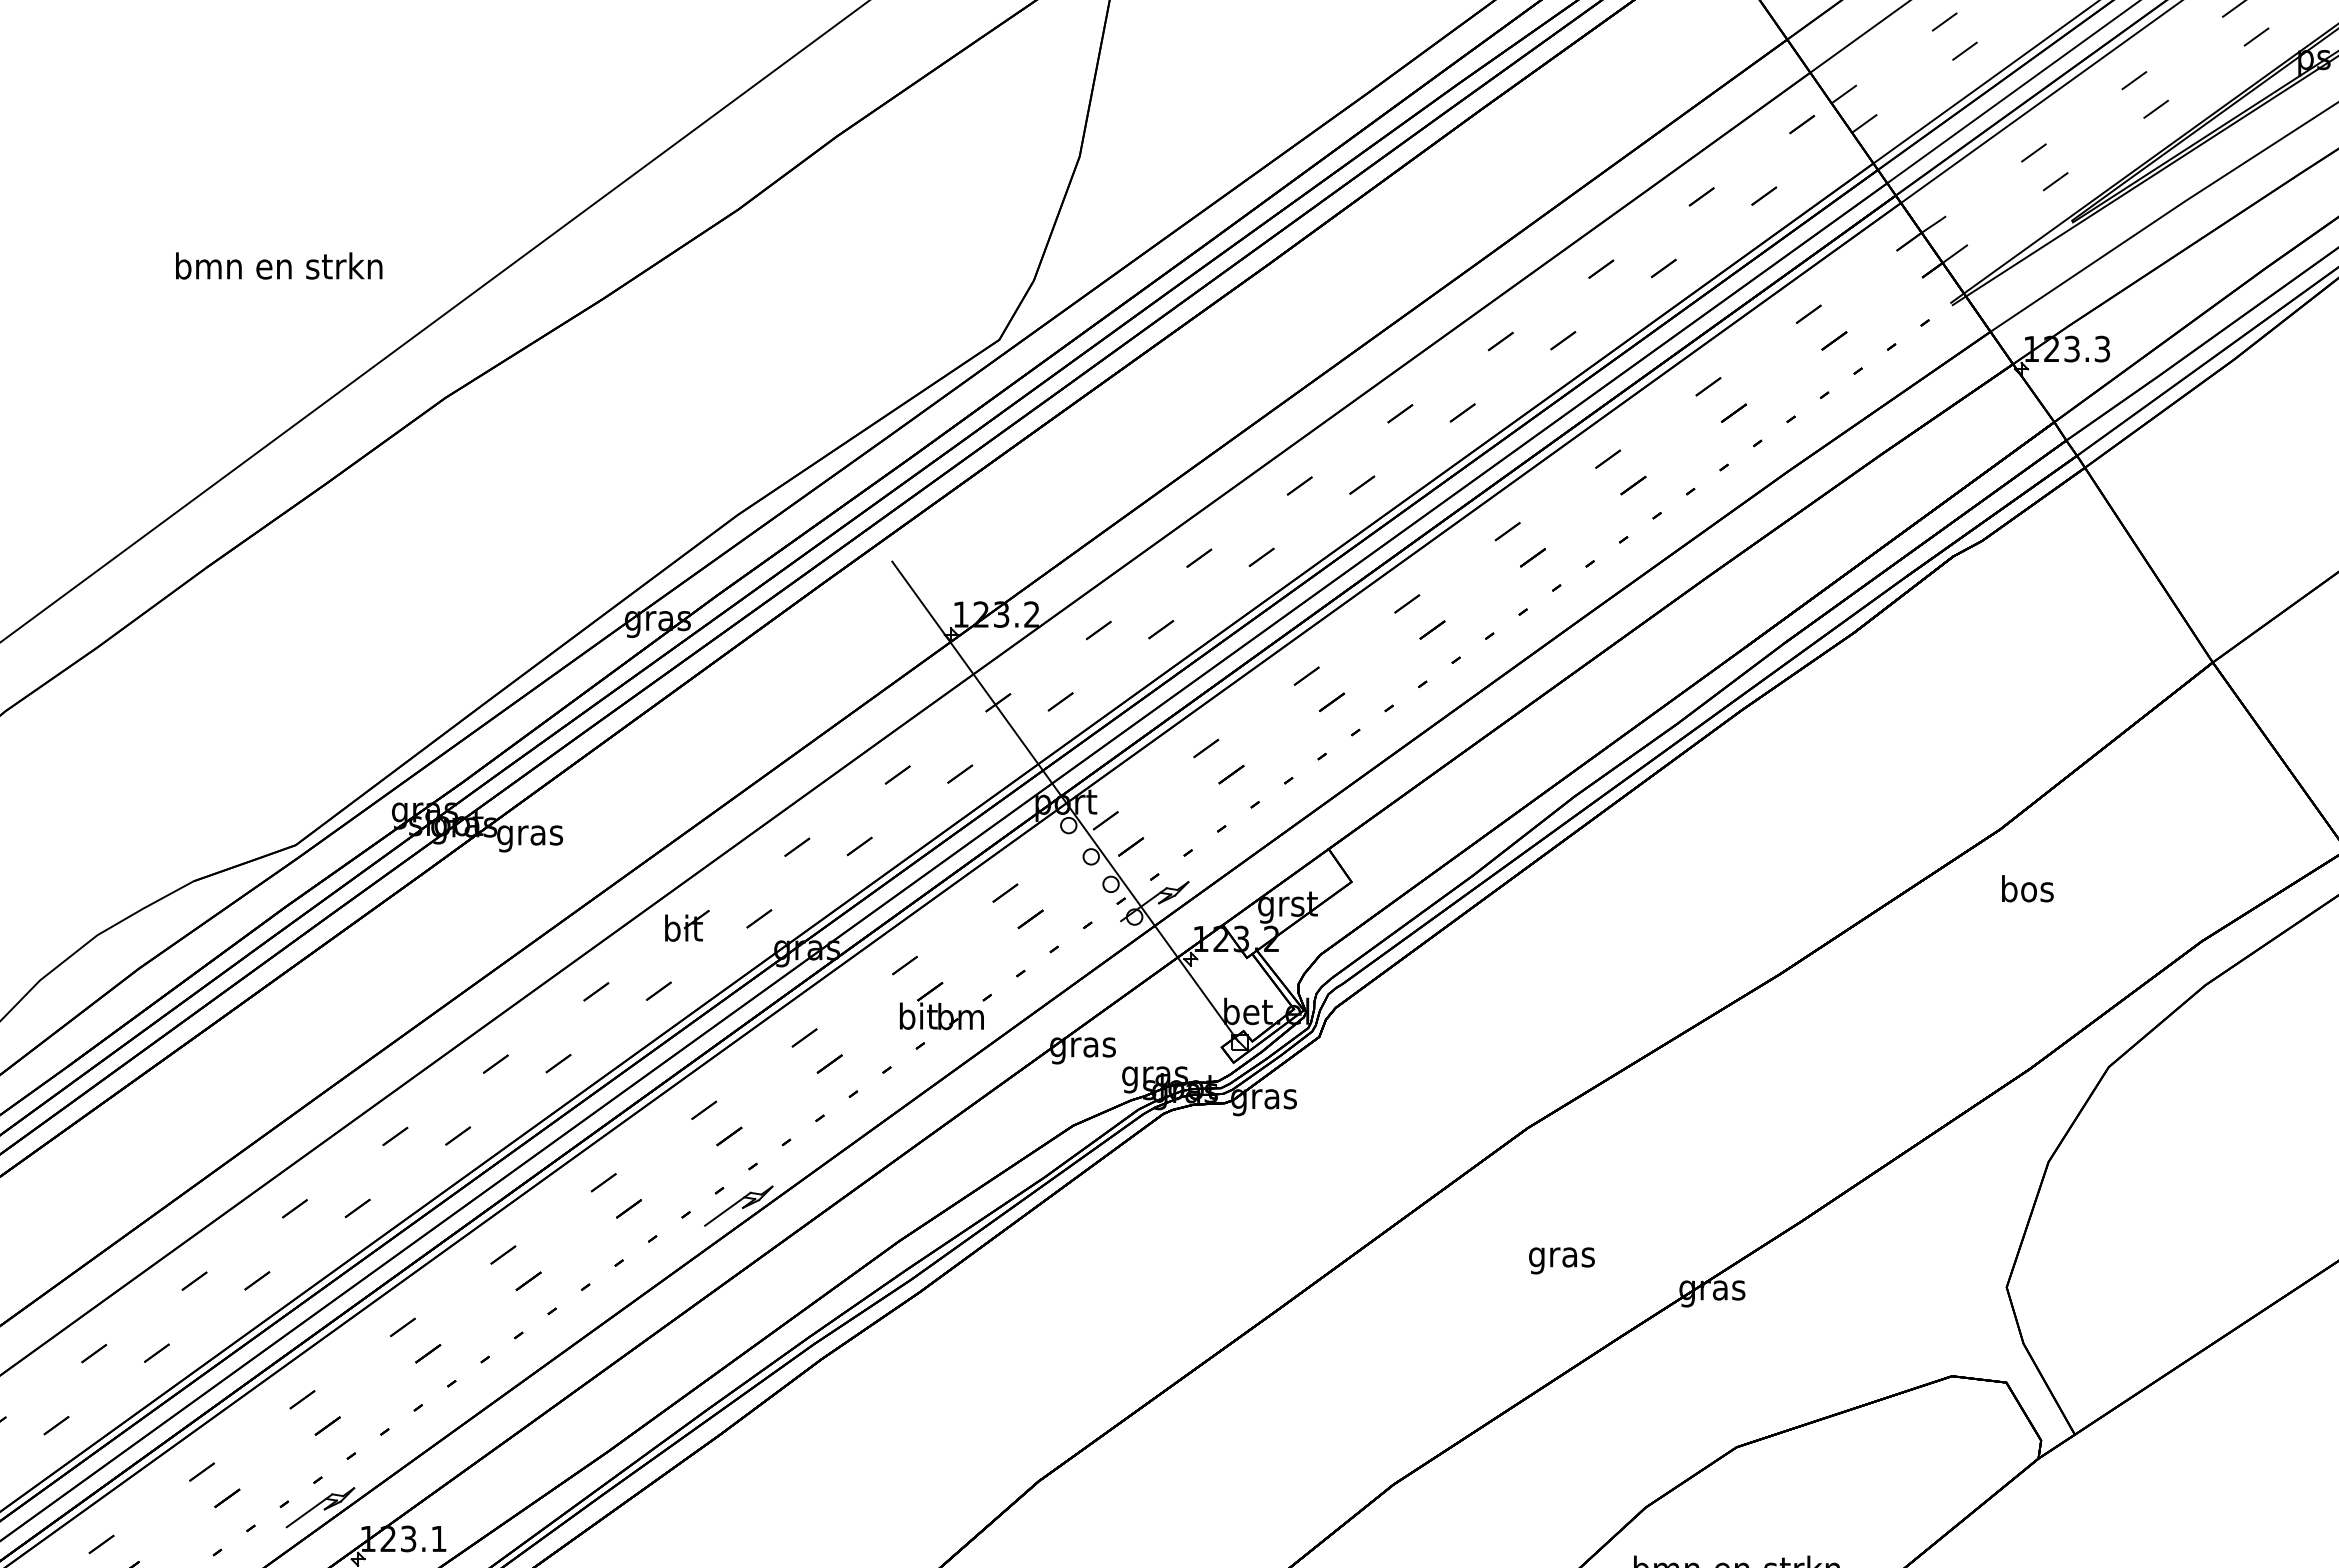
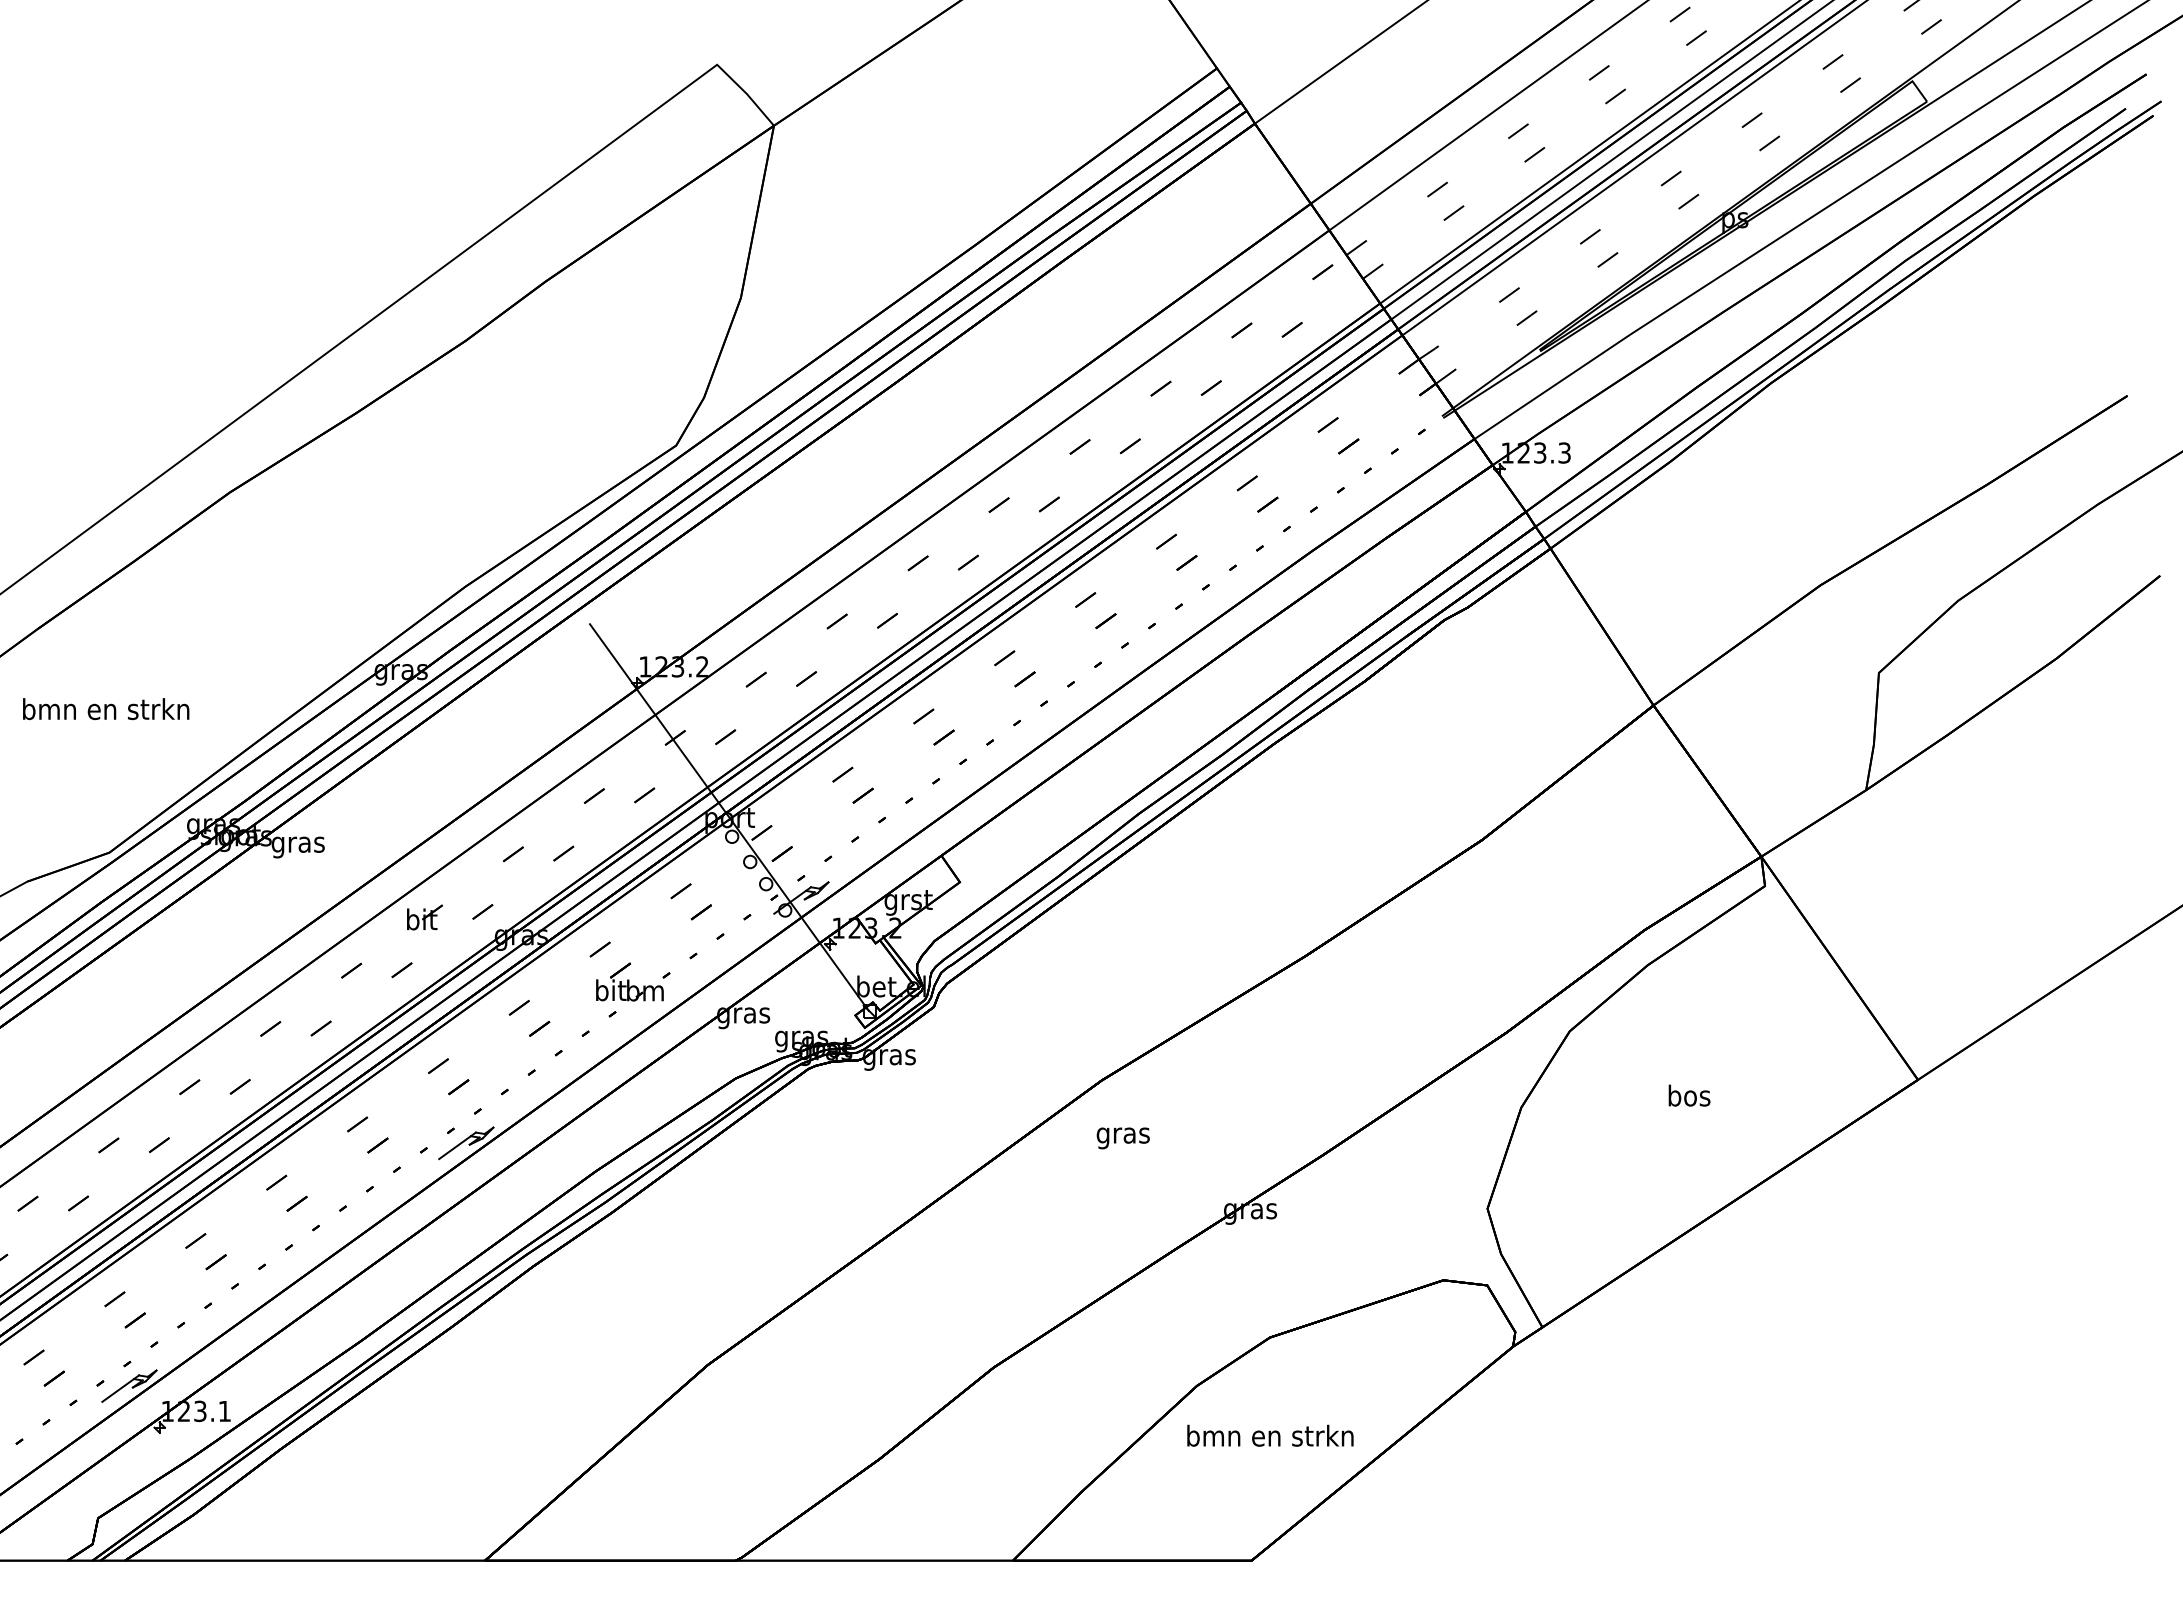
text: (279, 266) -> (106, 709), moved
text: (2027, 888) -> (1689, 1095), moved
text: (1560, 1261) -> (1122, 1138), moved

